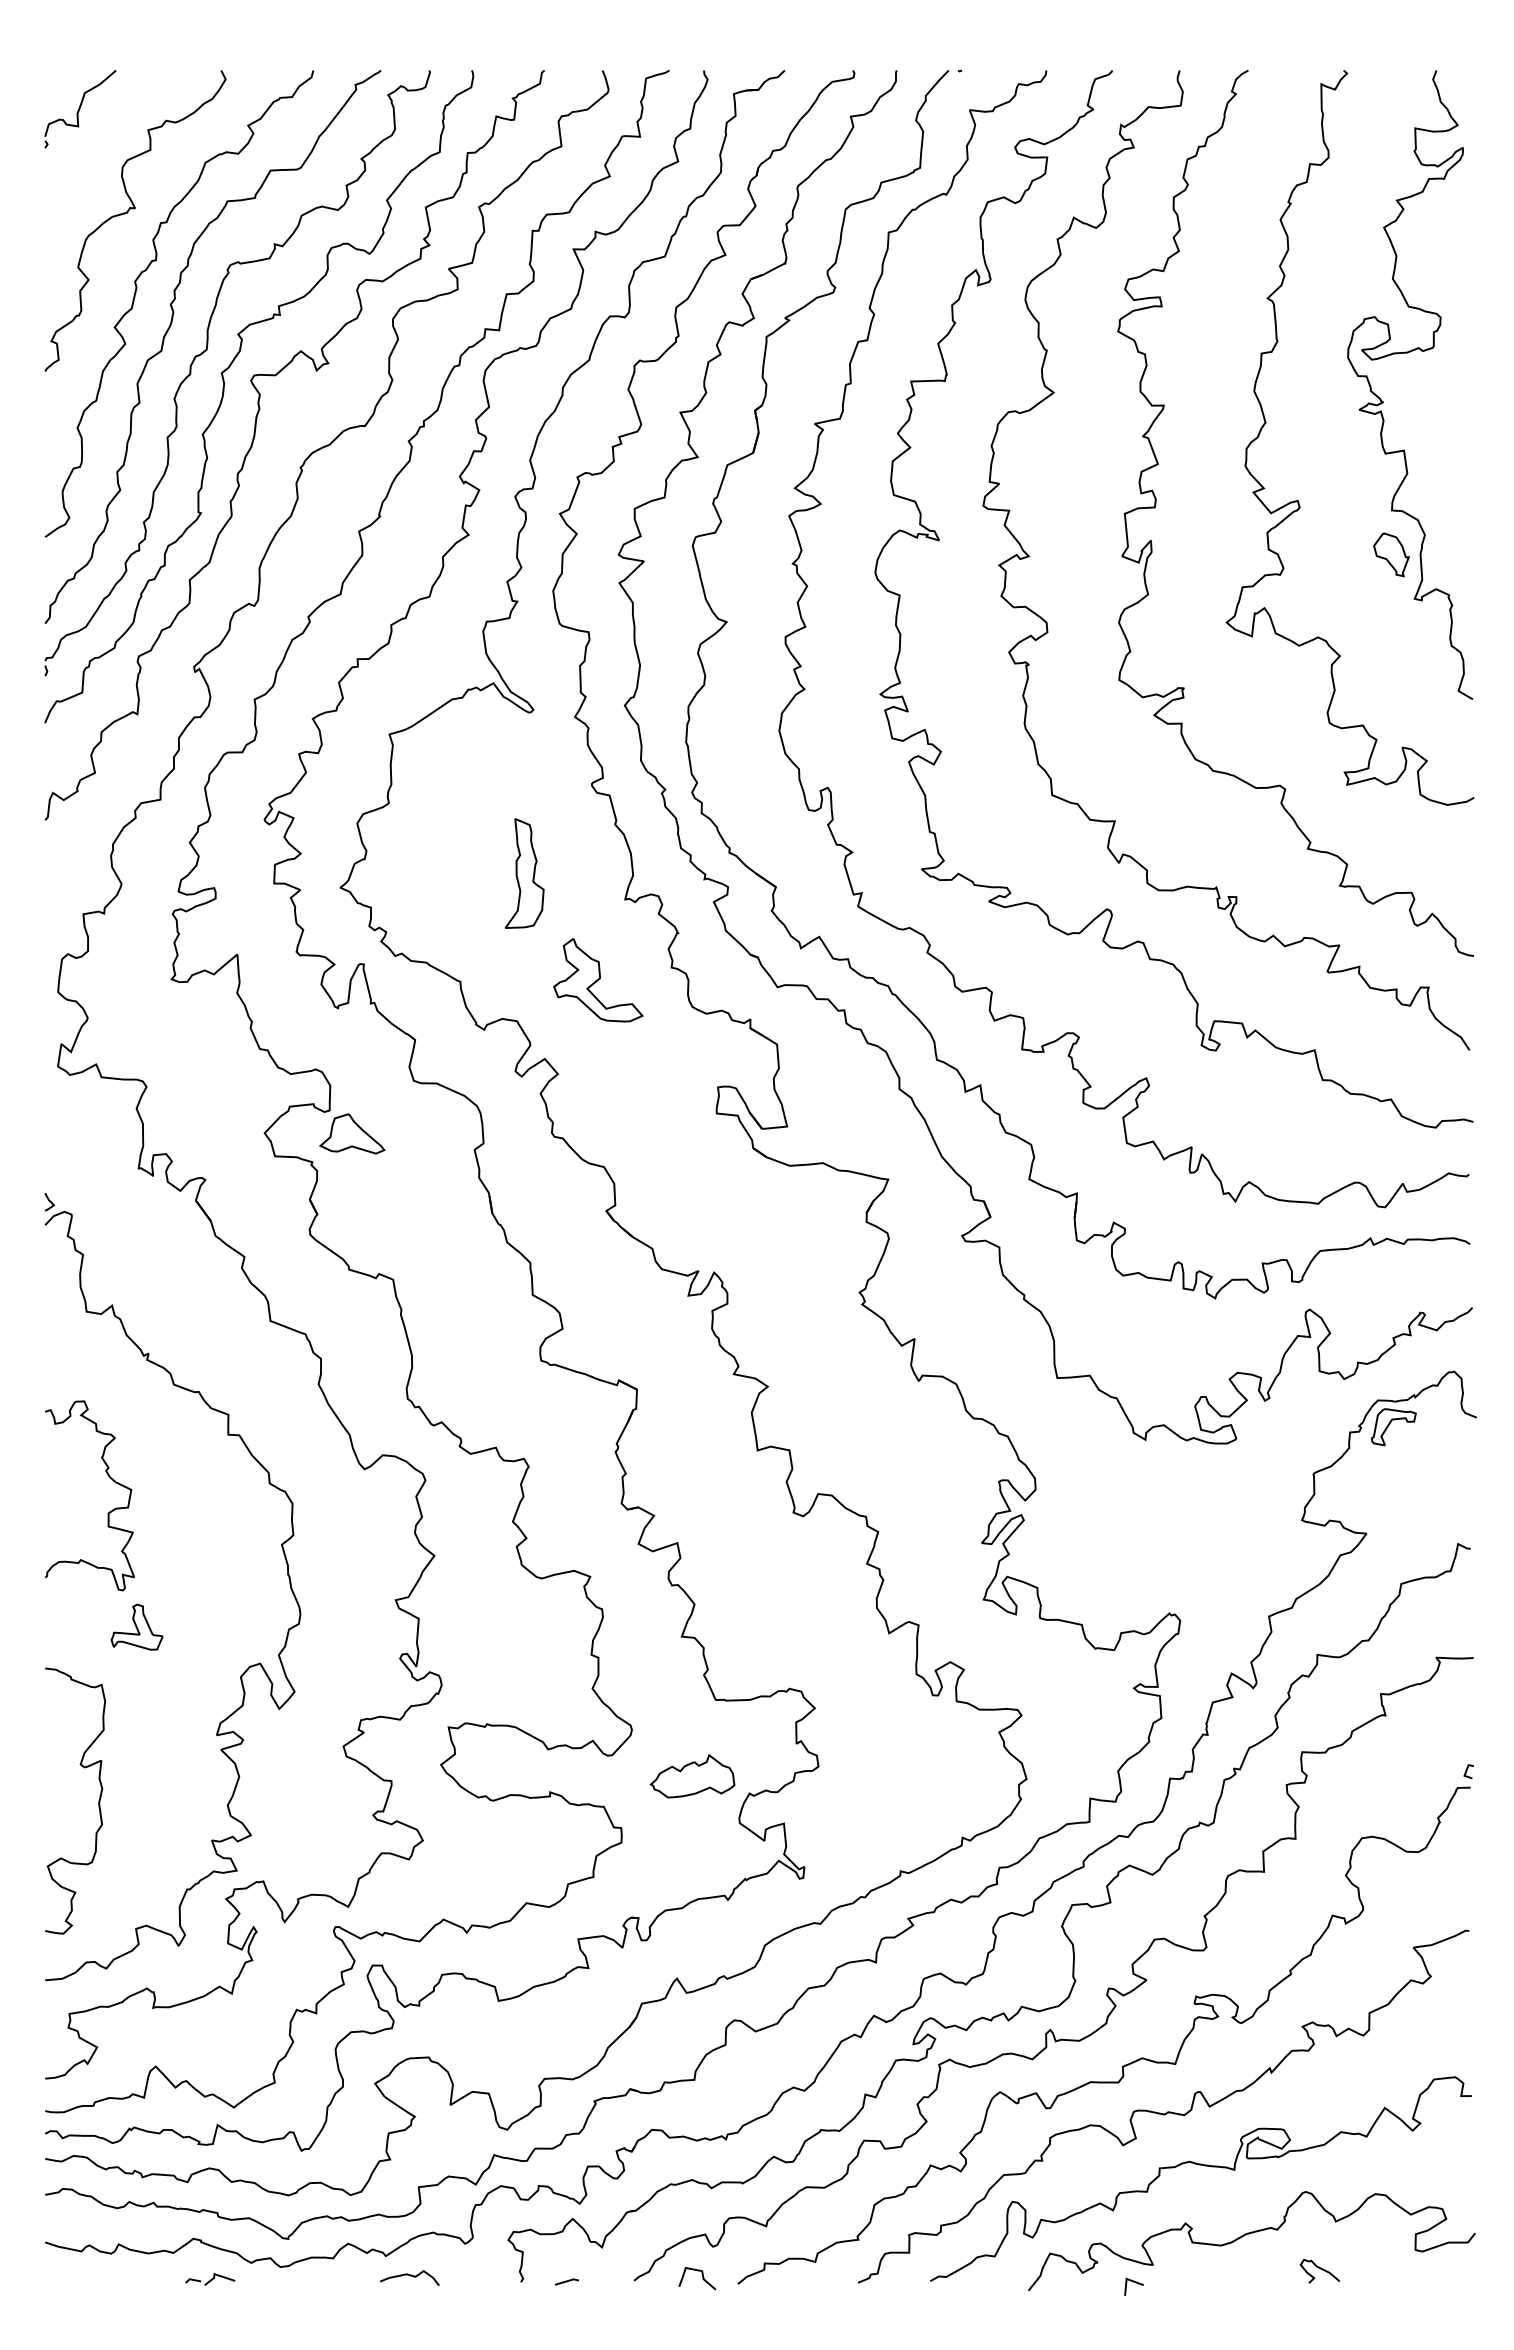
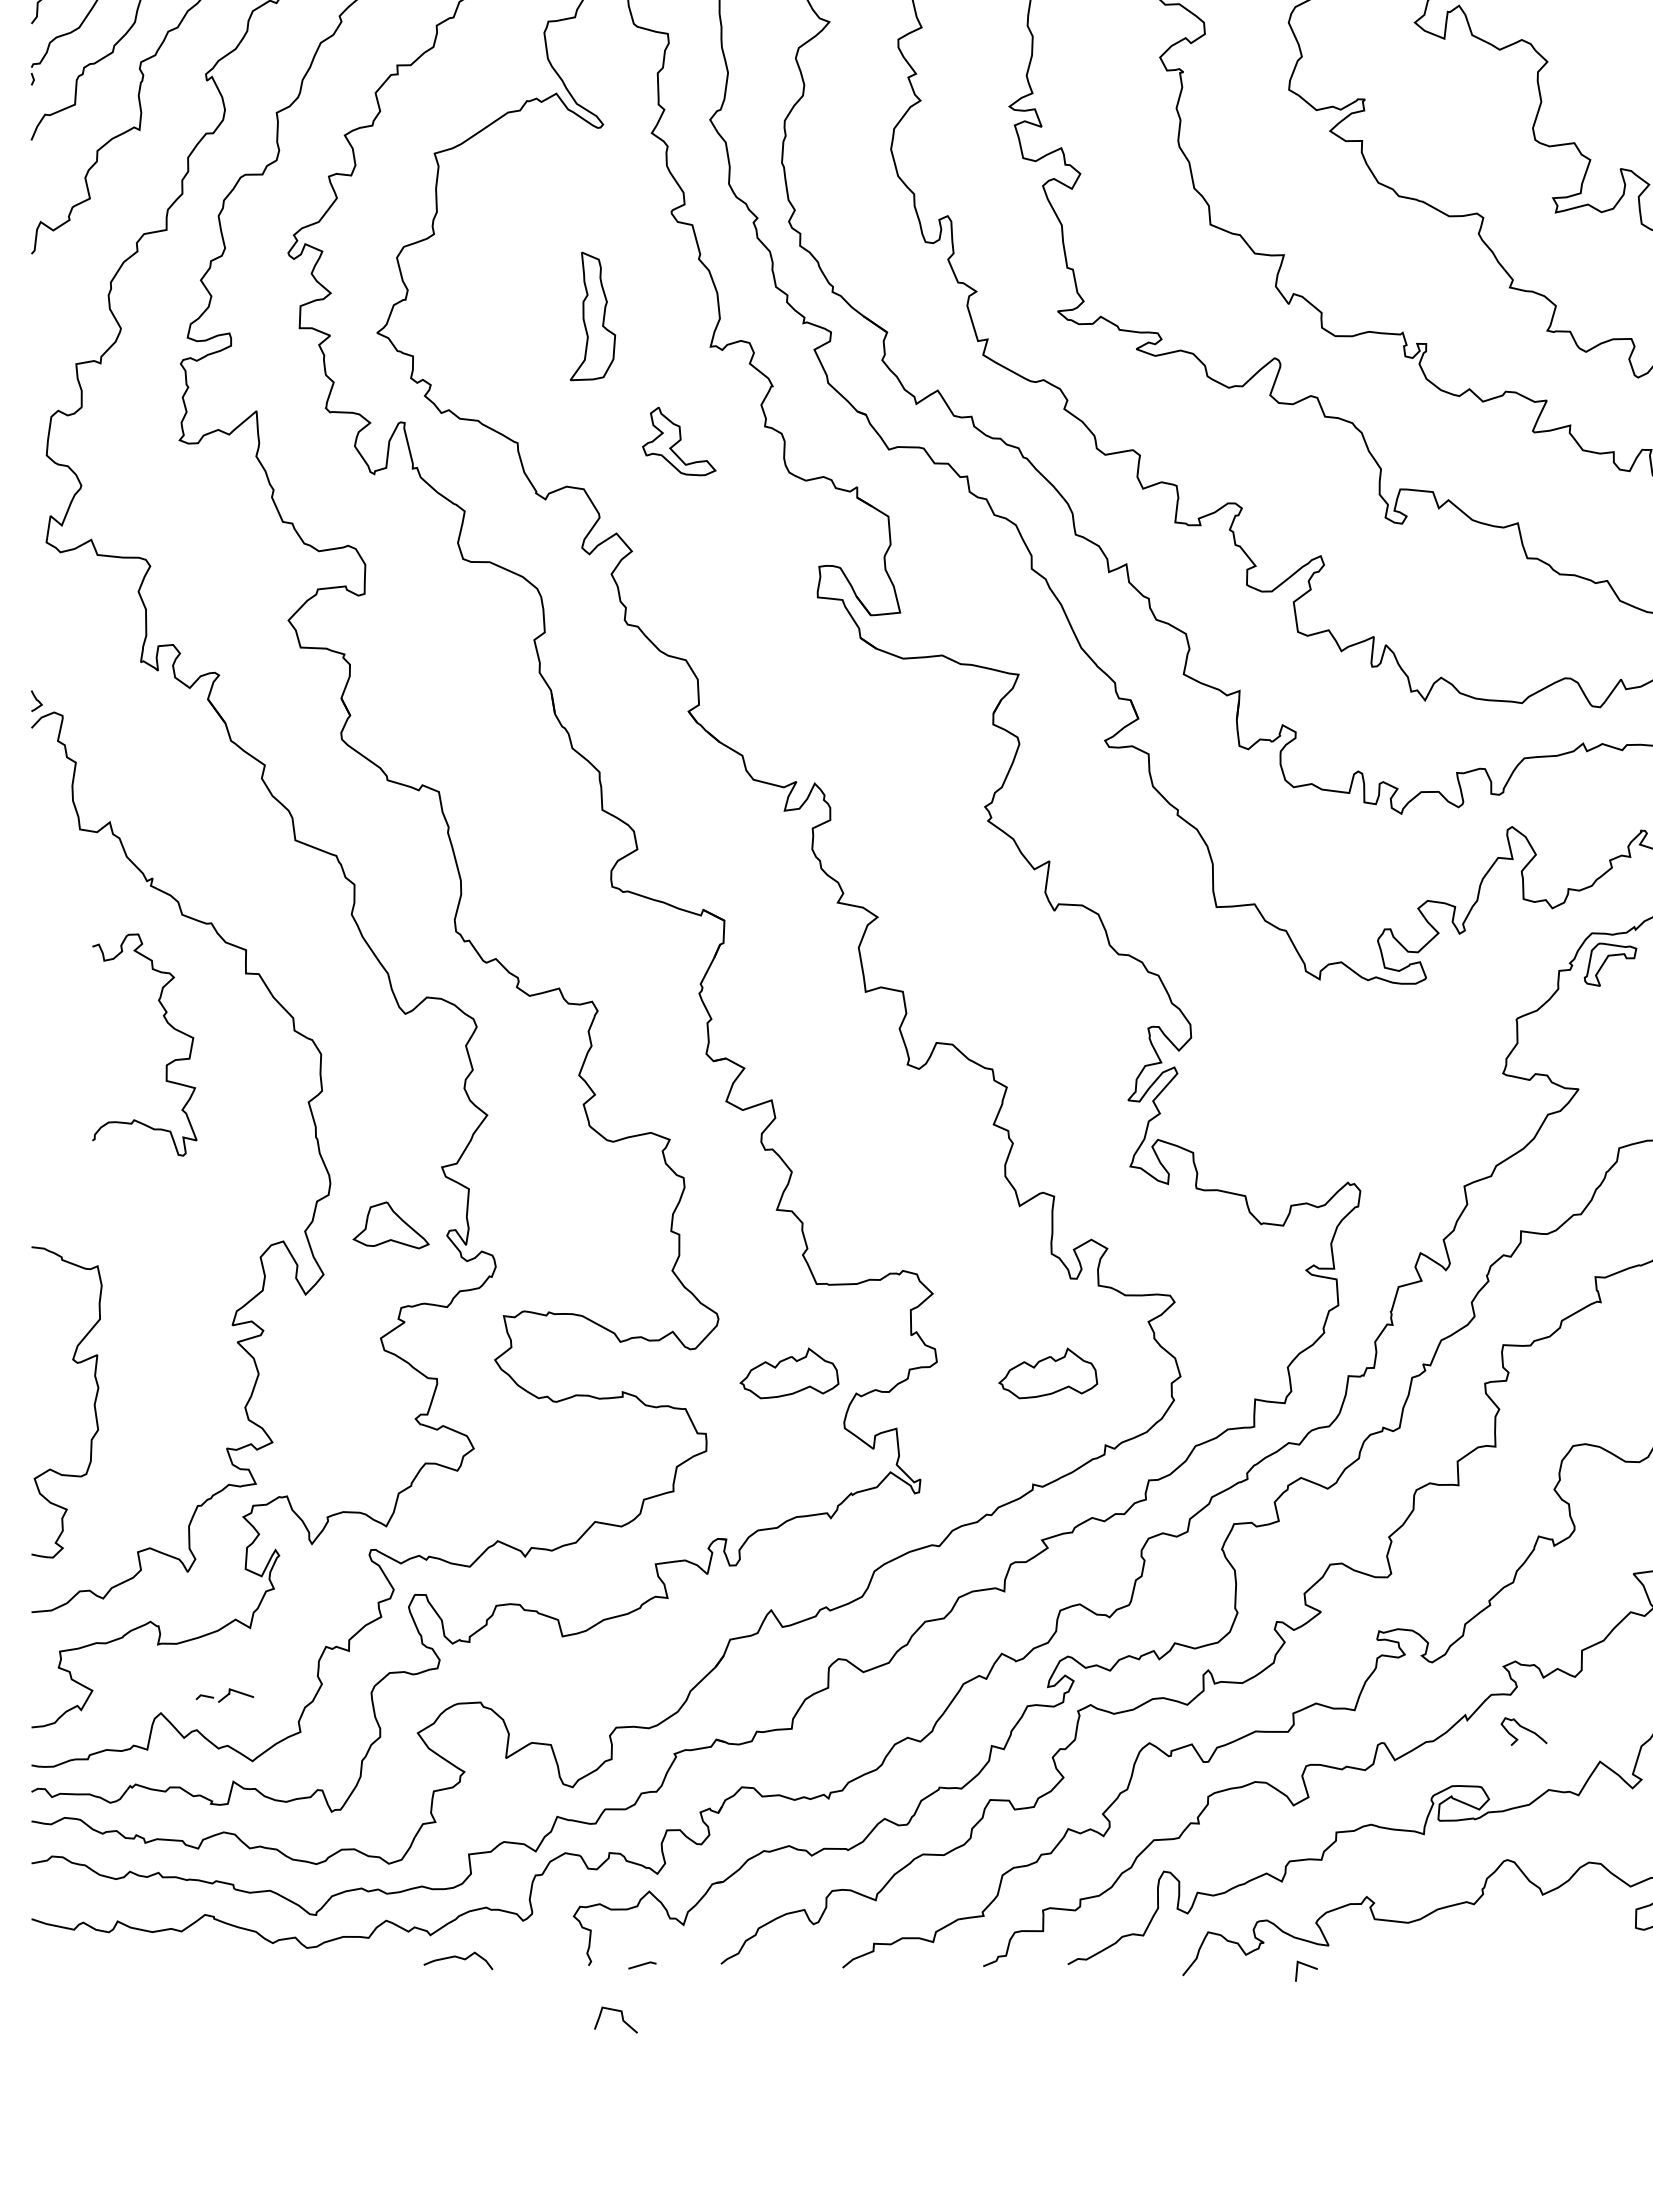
part: (598, 980) -> (679, 441), size x0.7
part: (352, 1133) -> (391, 1224), moved
curve: (107, 1513) -> (165, 1065), moved
part: (136, 1626) -> (138, 1198), removed
part: (913, 1776) -> (1048, 1373), added
curve: (1320, 2269) -> (1524, 1729), moved
curve: (702, 2278) -> (621, 2019), moved
part: (210, 2279) -> (225, 1695), moved

